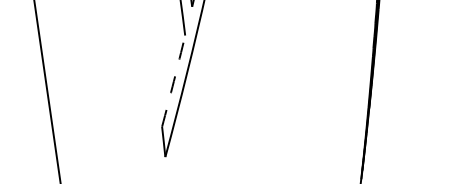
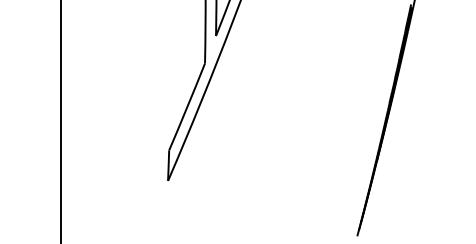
arc: (174, 81) -> (187, 107), dashed -> solid

